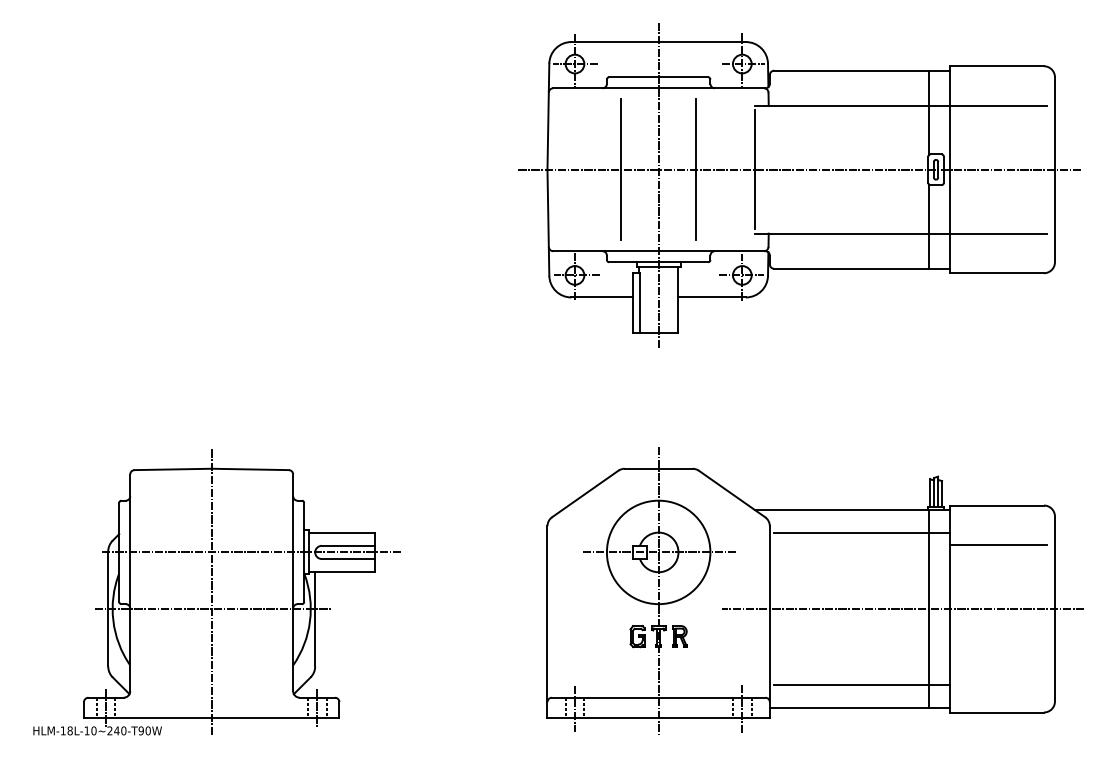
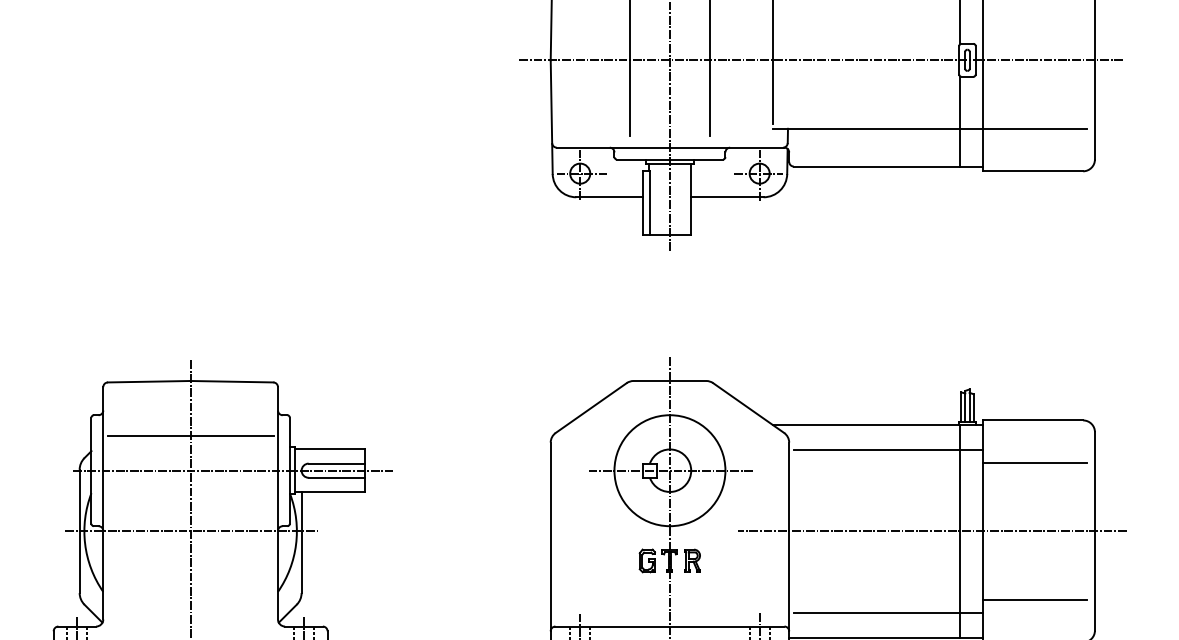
line: (211, 520) -> (190, 436), added
line: (998, 672) -> (1034, 599), added

